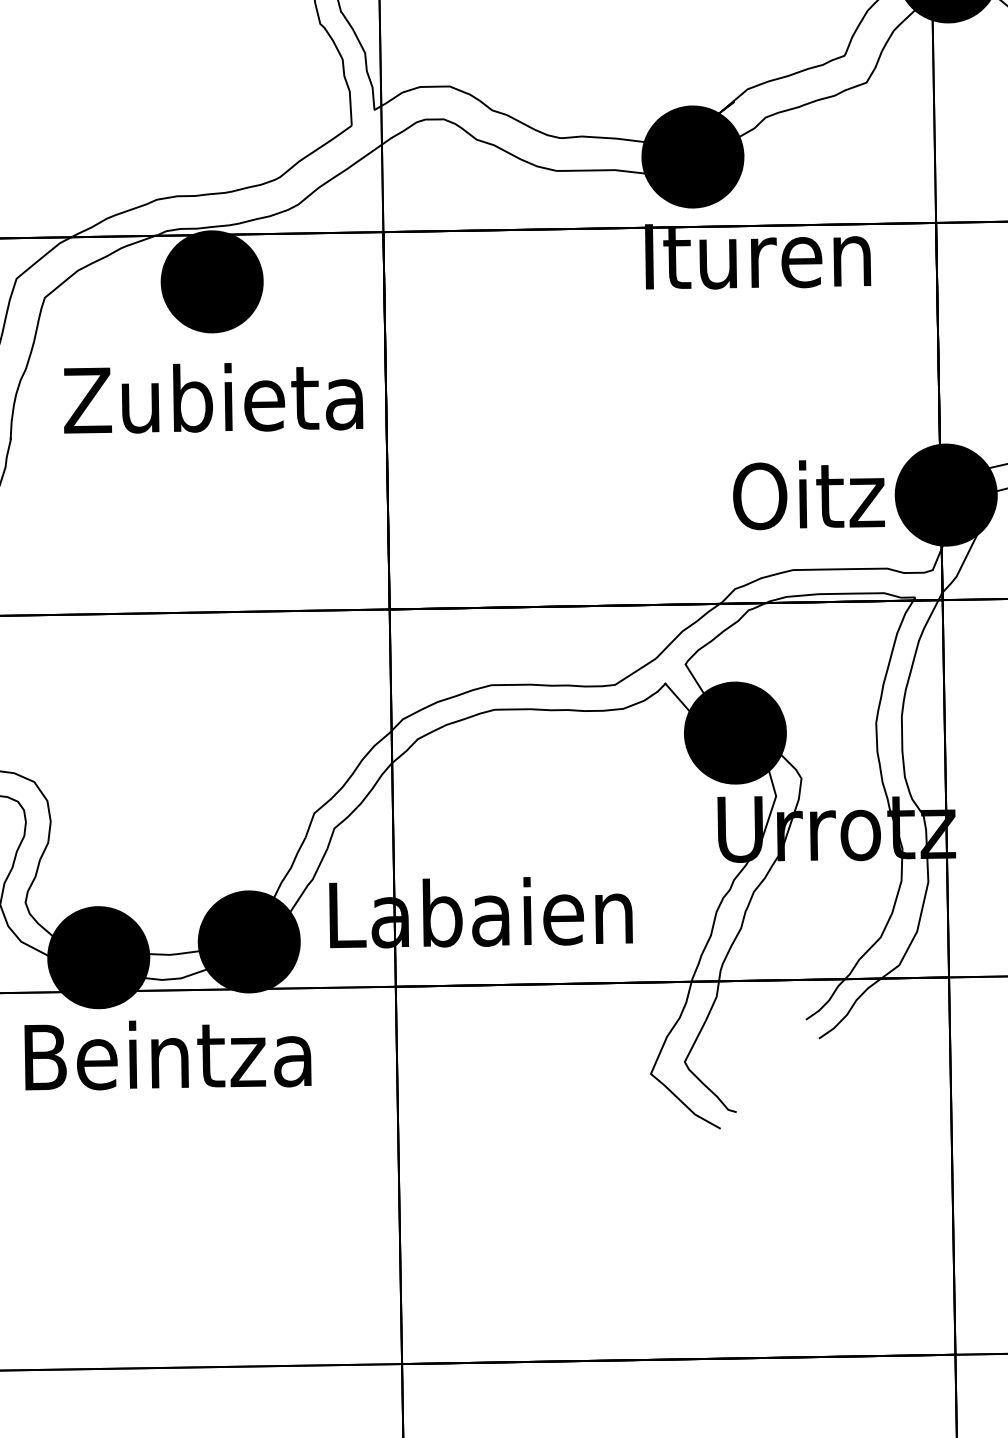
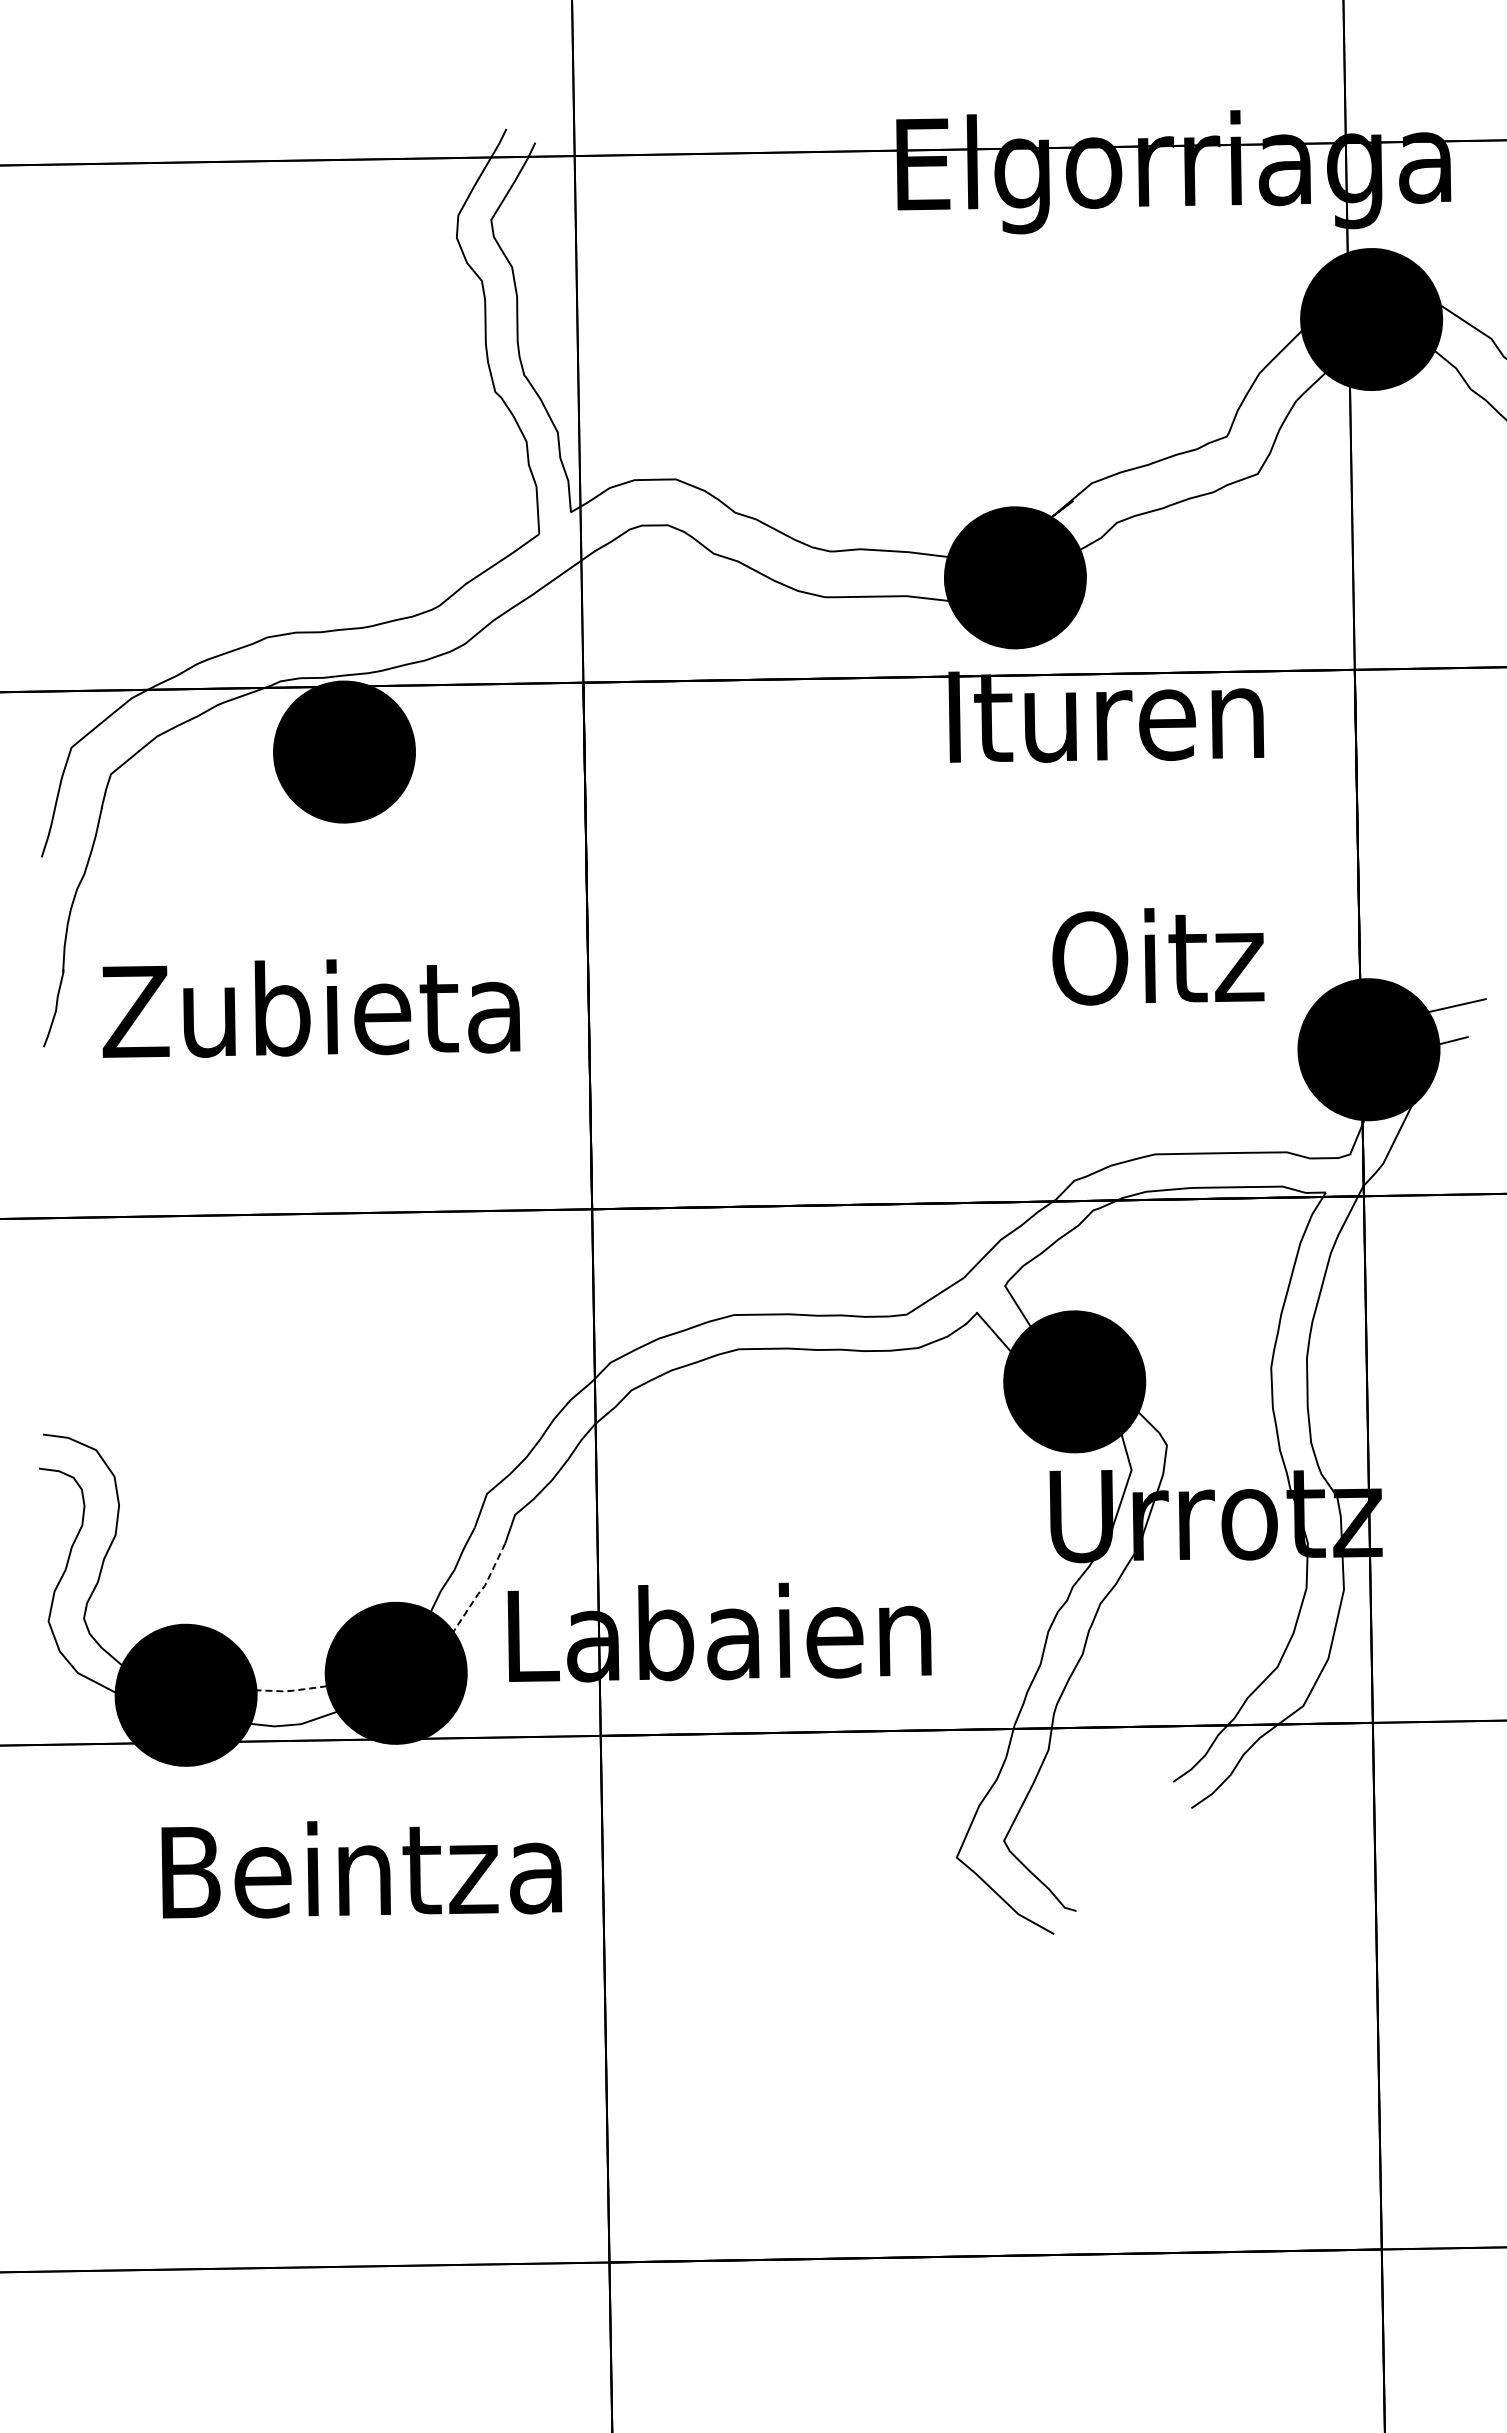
text: (213, 398) -> (311, 1008), moved
text: (809, 494) -> (1158, 956), moved
line: (310, 881) -> (481, 1589), solid -> dashed
line: (174, 954) -> (291, 1690), solid -> dashed
text: (167, 1055) -> (361, 1869), moved

